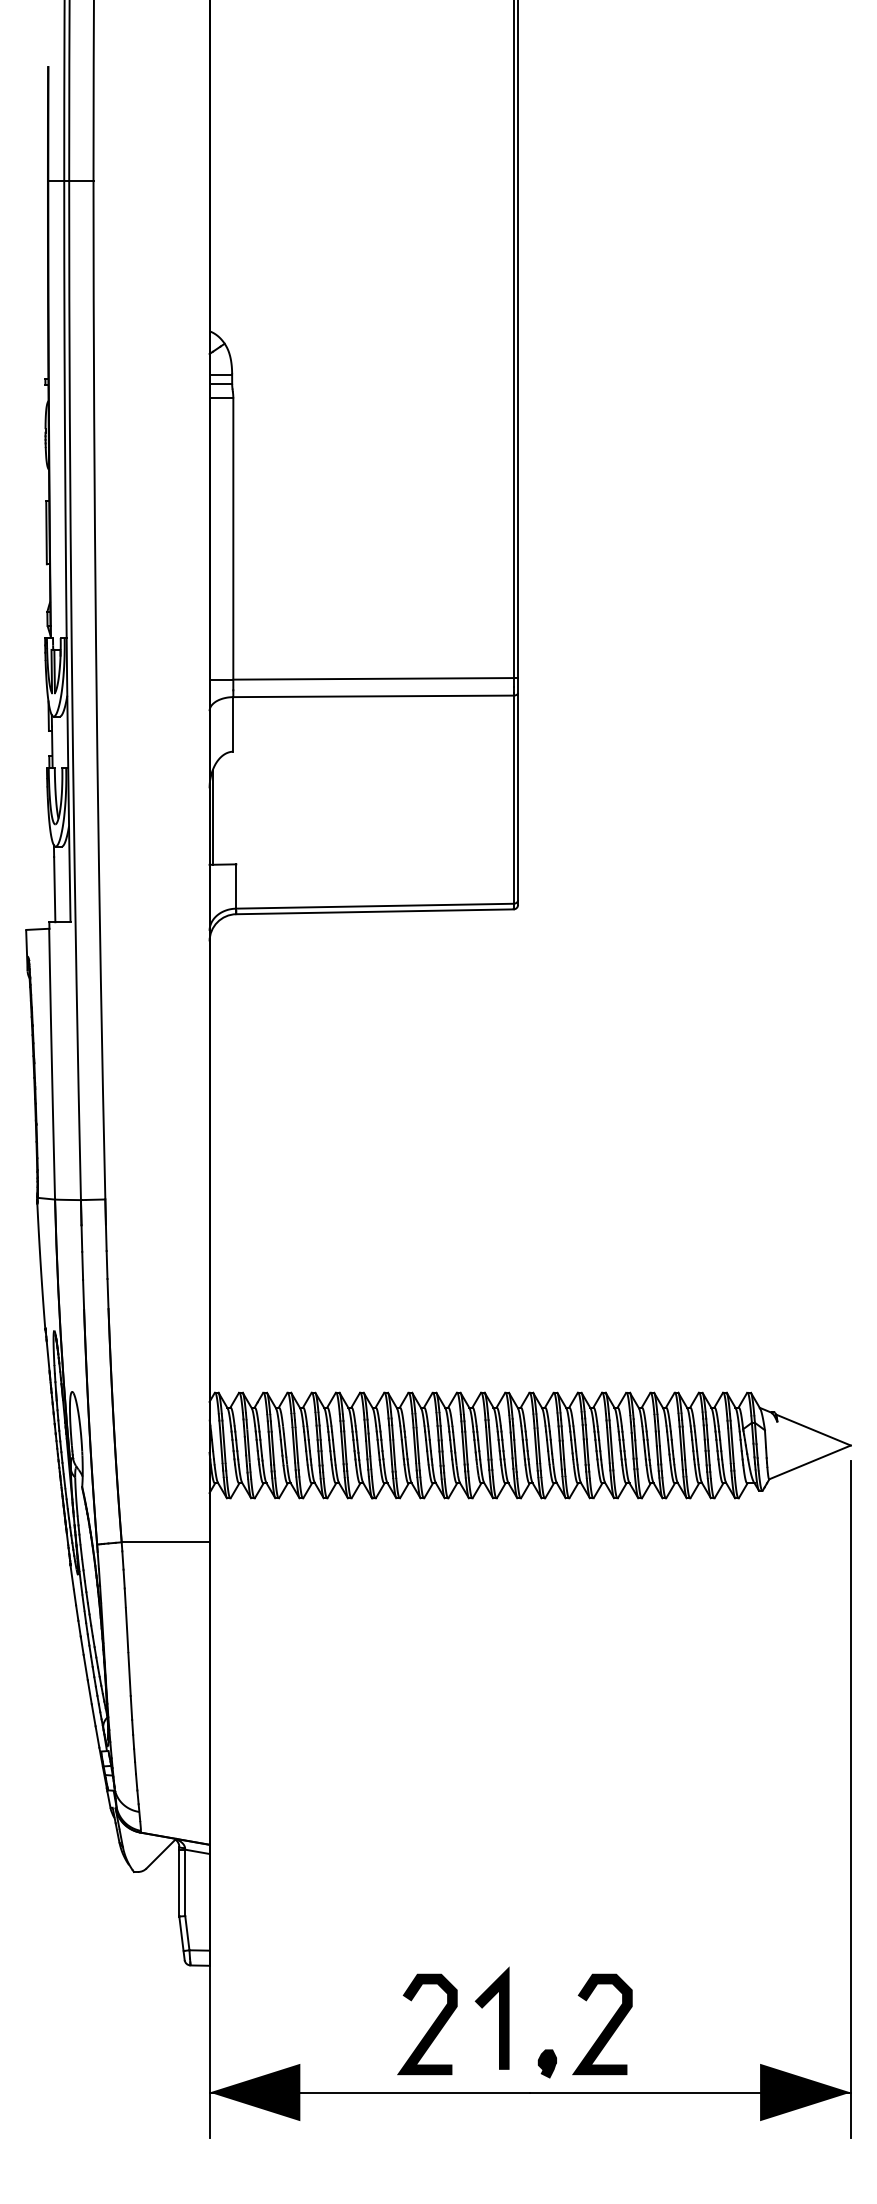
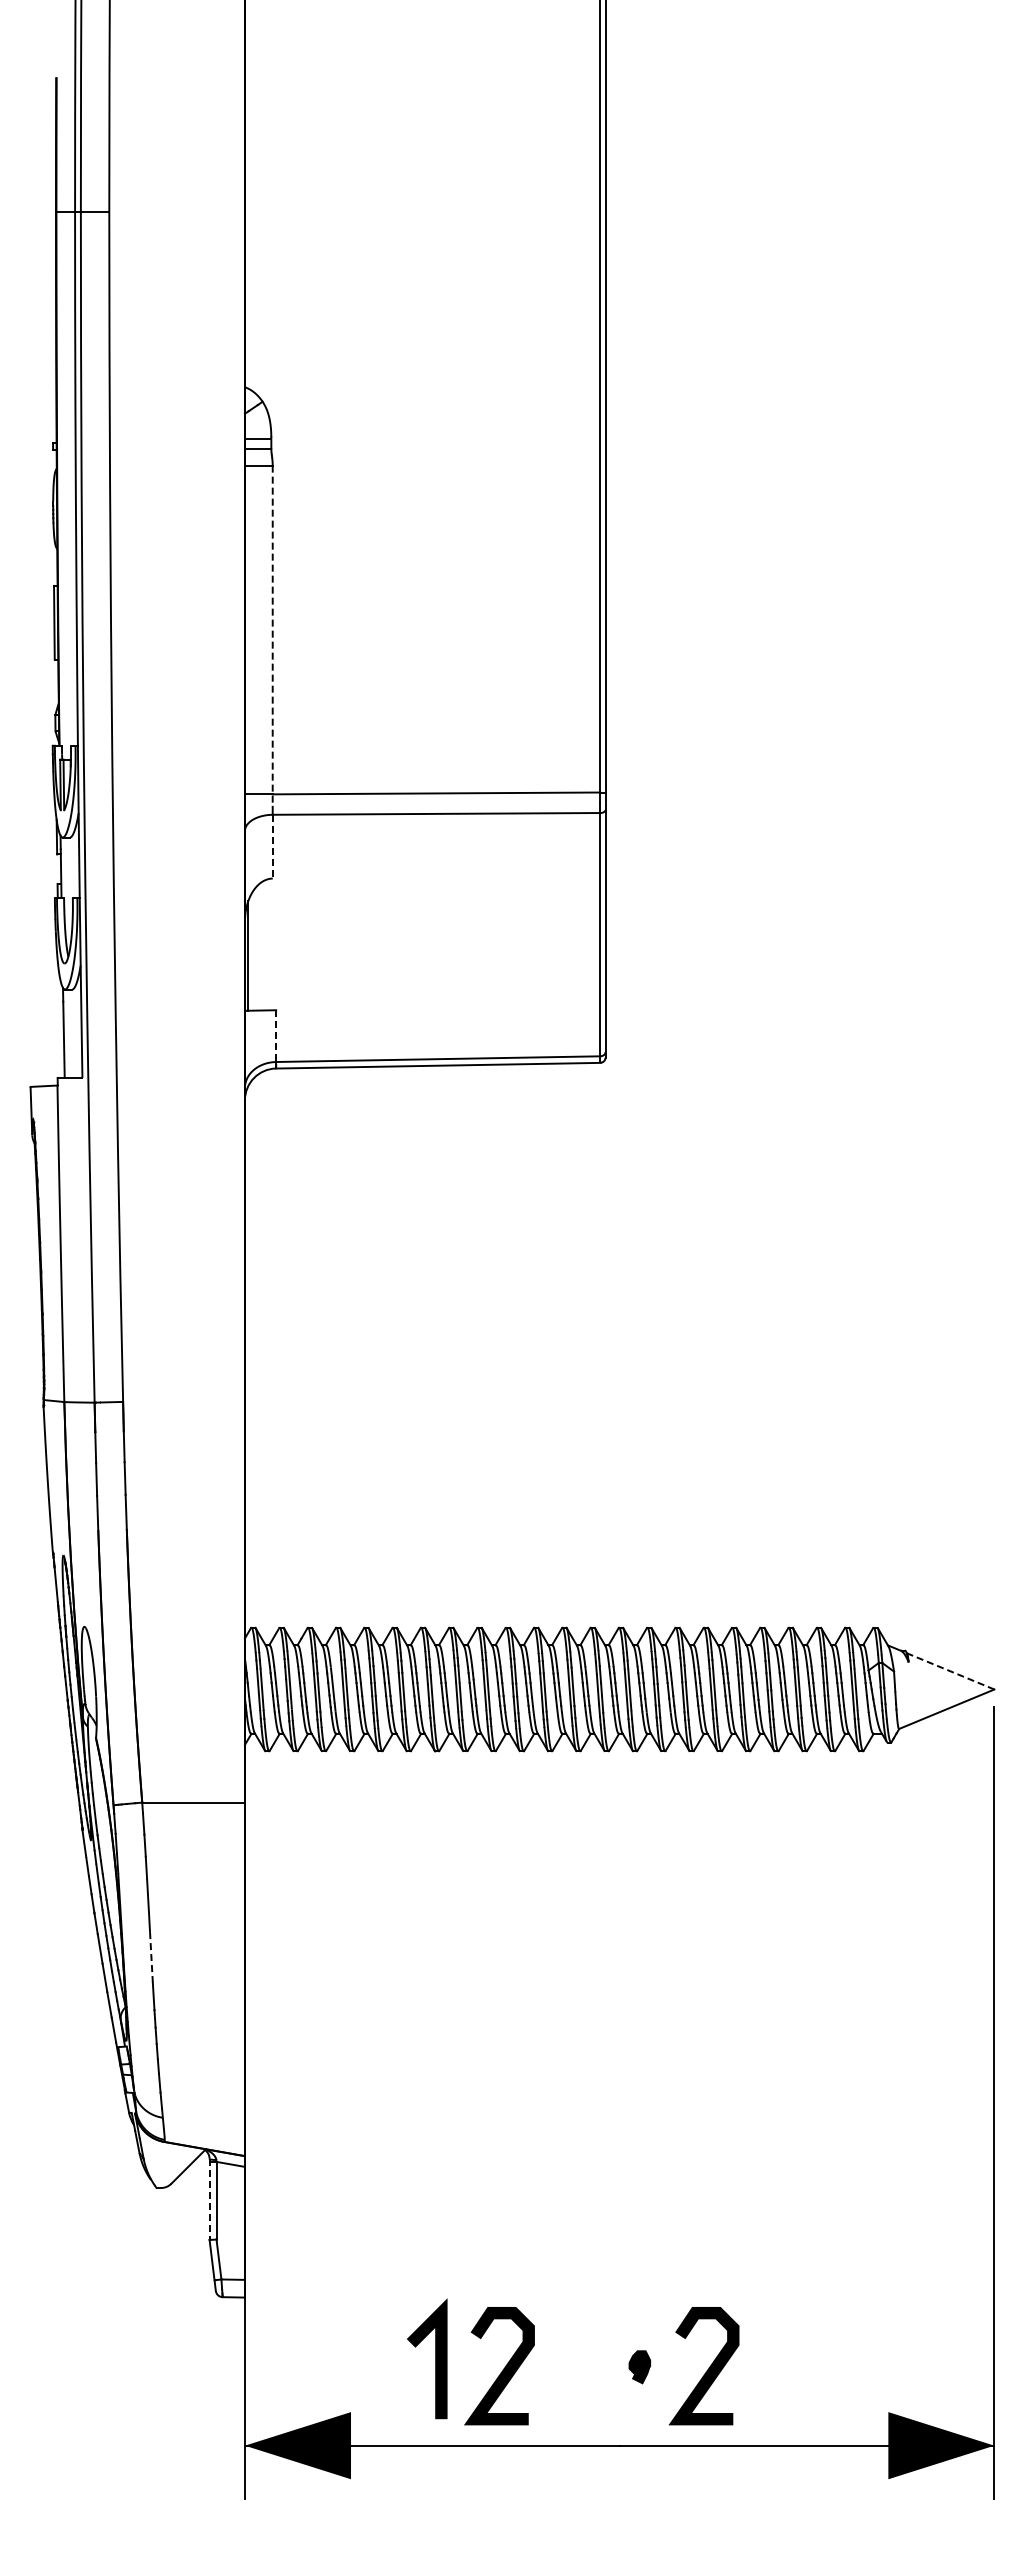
line: (233, 544) -> (272, 636), solid -> dashed
line: (233, 724) -> (272, 846), solid -> dashed
line: (236, 886) -> (276, 1036), solid -> dashed
line: (813, 1430) -> (950, 1671), solid -> dashed
line: (129, 1674) -> (151, 1957), solid -> dashed
line: (179, 1881) -> (209, 2199), solid -> dashed
line: (499, 2017) -> (435, 2358), moved
part: (547, 2064) -> (639, 2367), moved

